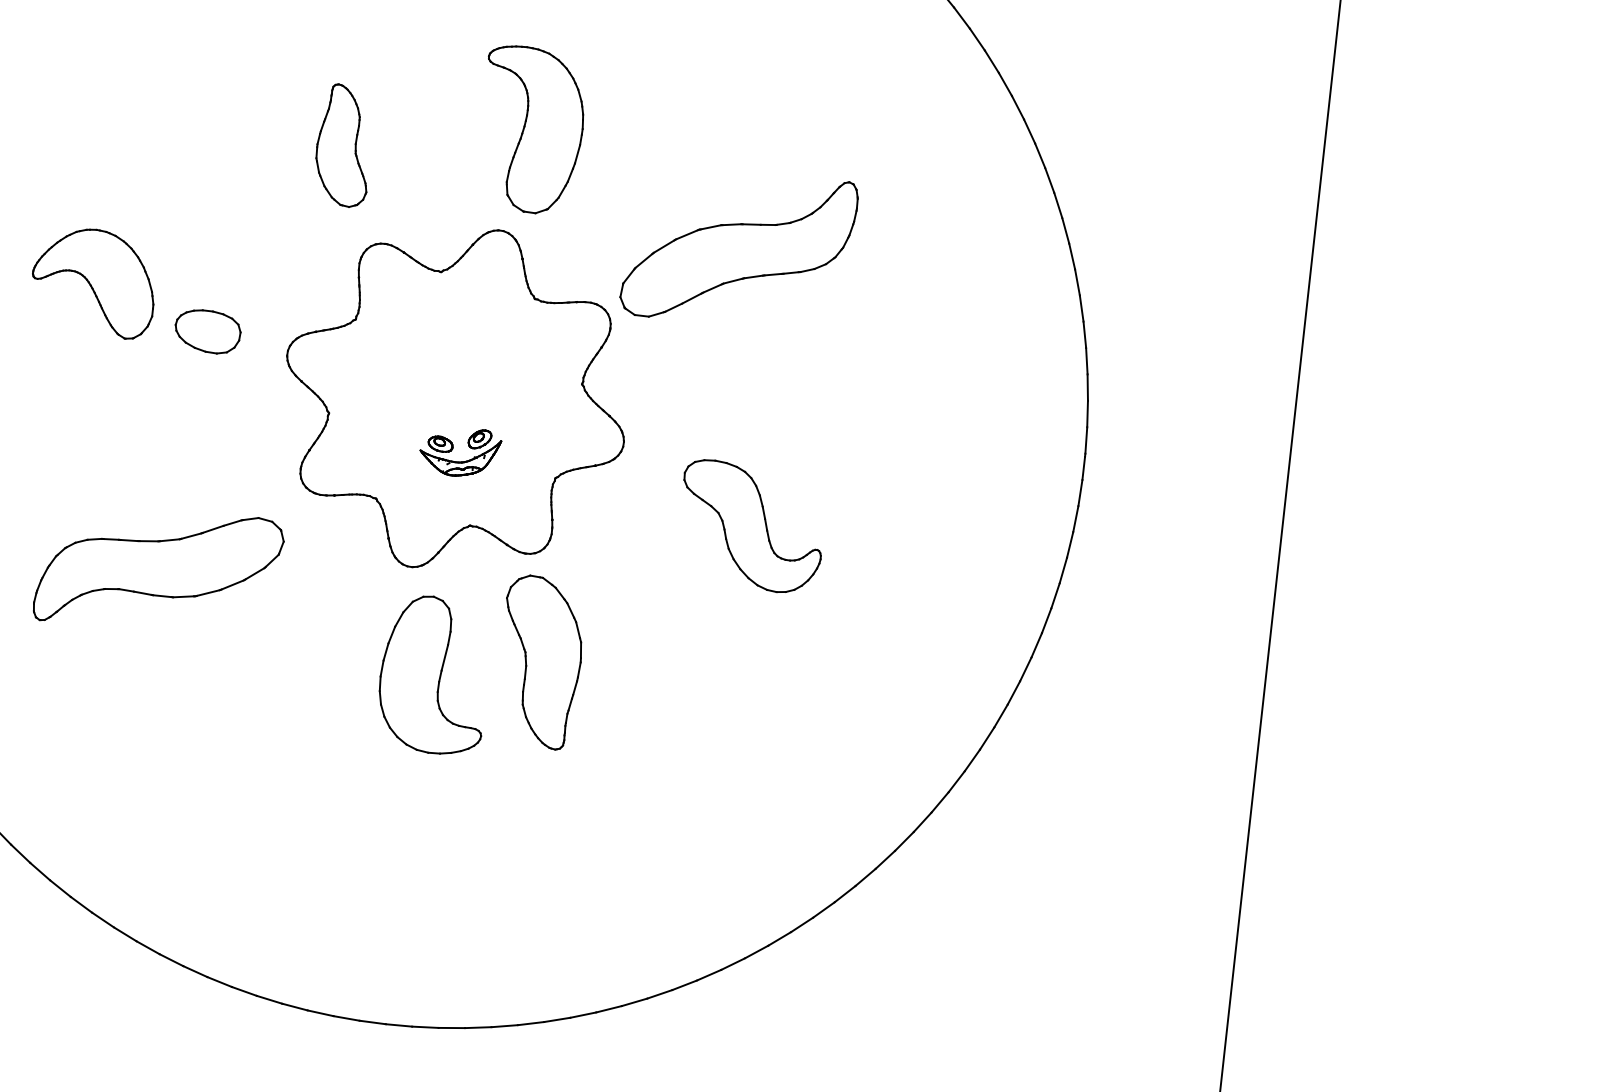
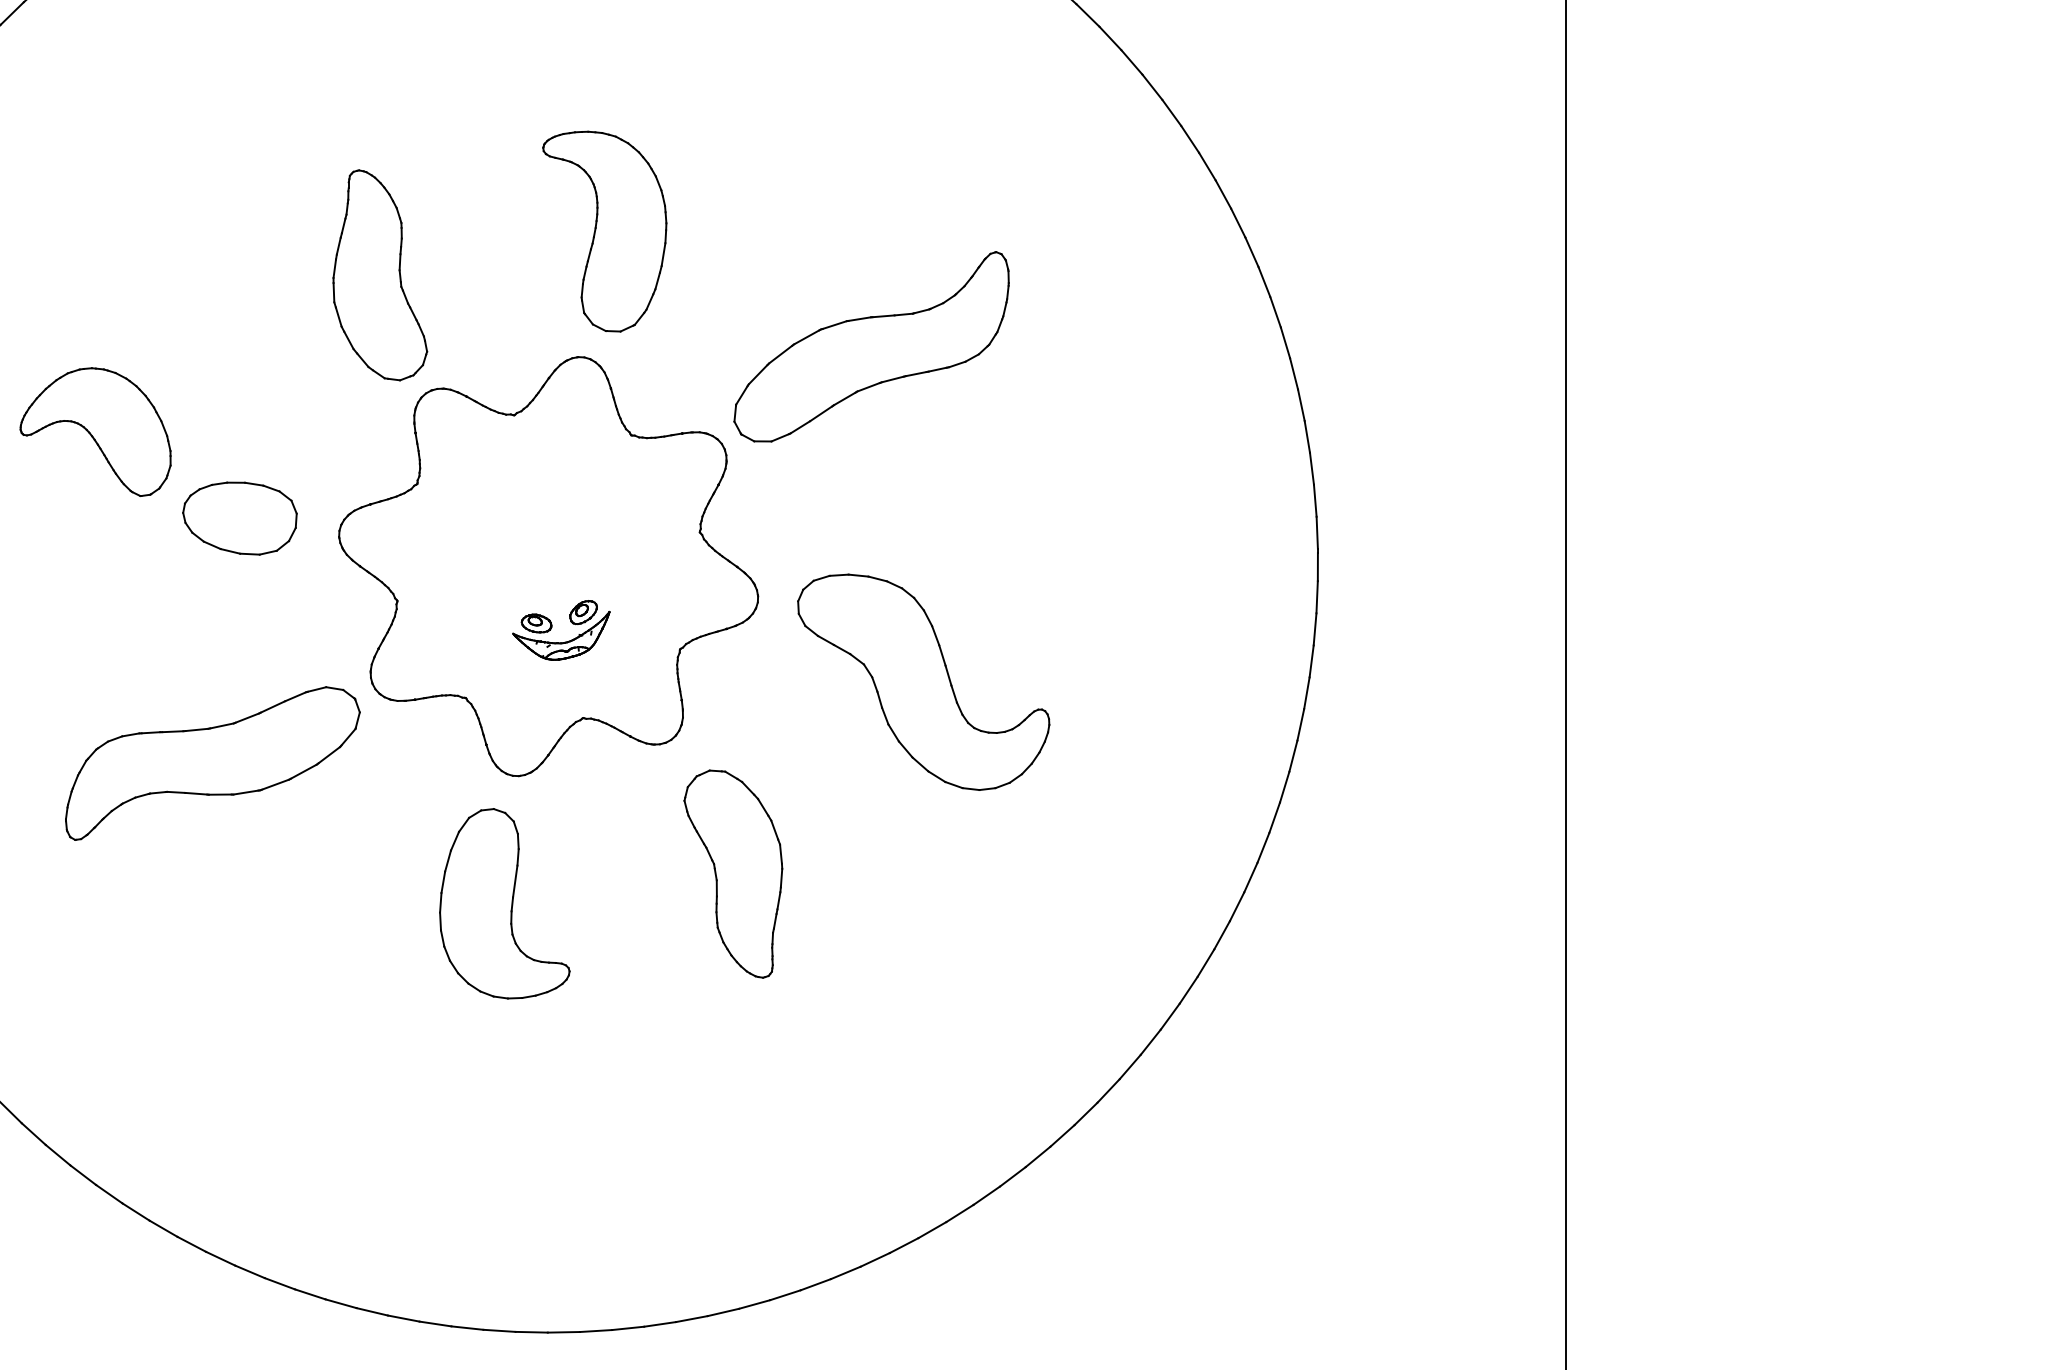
part: (344, 145) -> (380, 275), size x1.43
part: (93, 281) -> (95, 431), moved
part: (207, 331) -> (239, 518), size x1.43
part: (751, 526) -> (923, 681), size x1.43
part: (158, 570) -> (212, 763), moved
part: (540, 661) -> (733, 873), moved
part: (434, 674) -> (504, 903), moved

